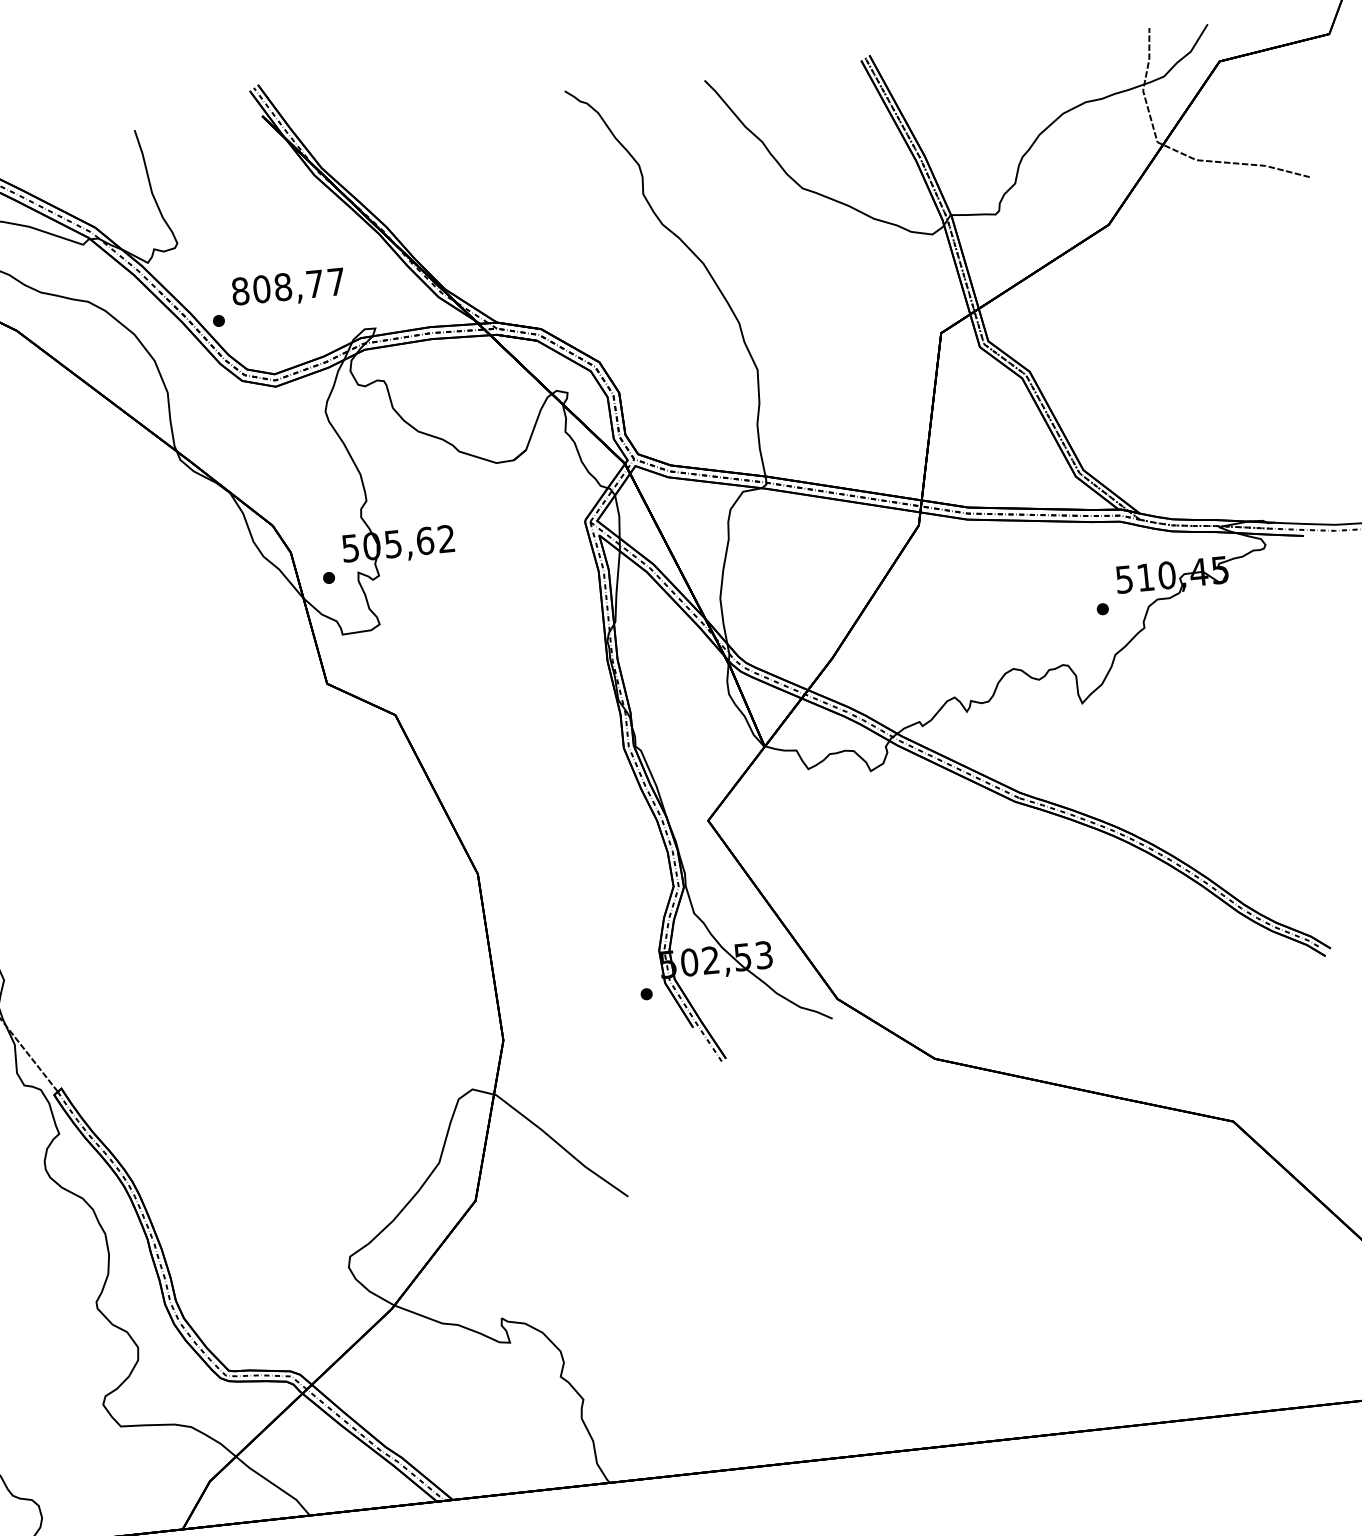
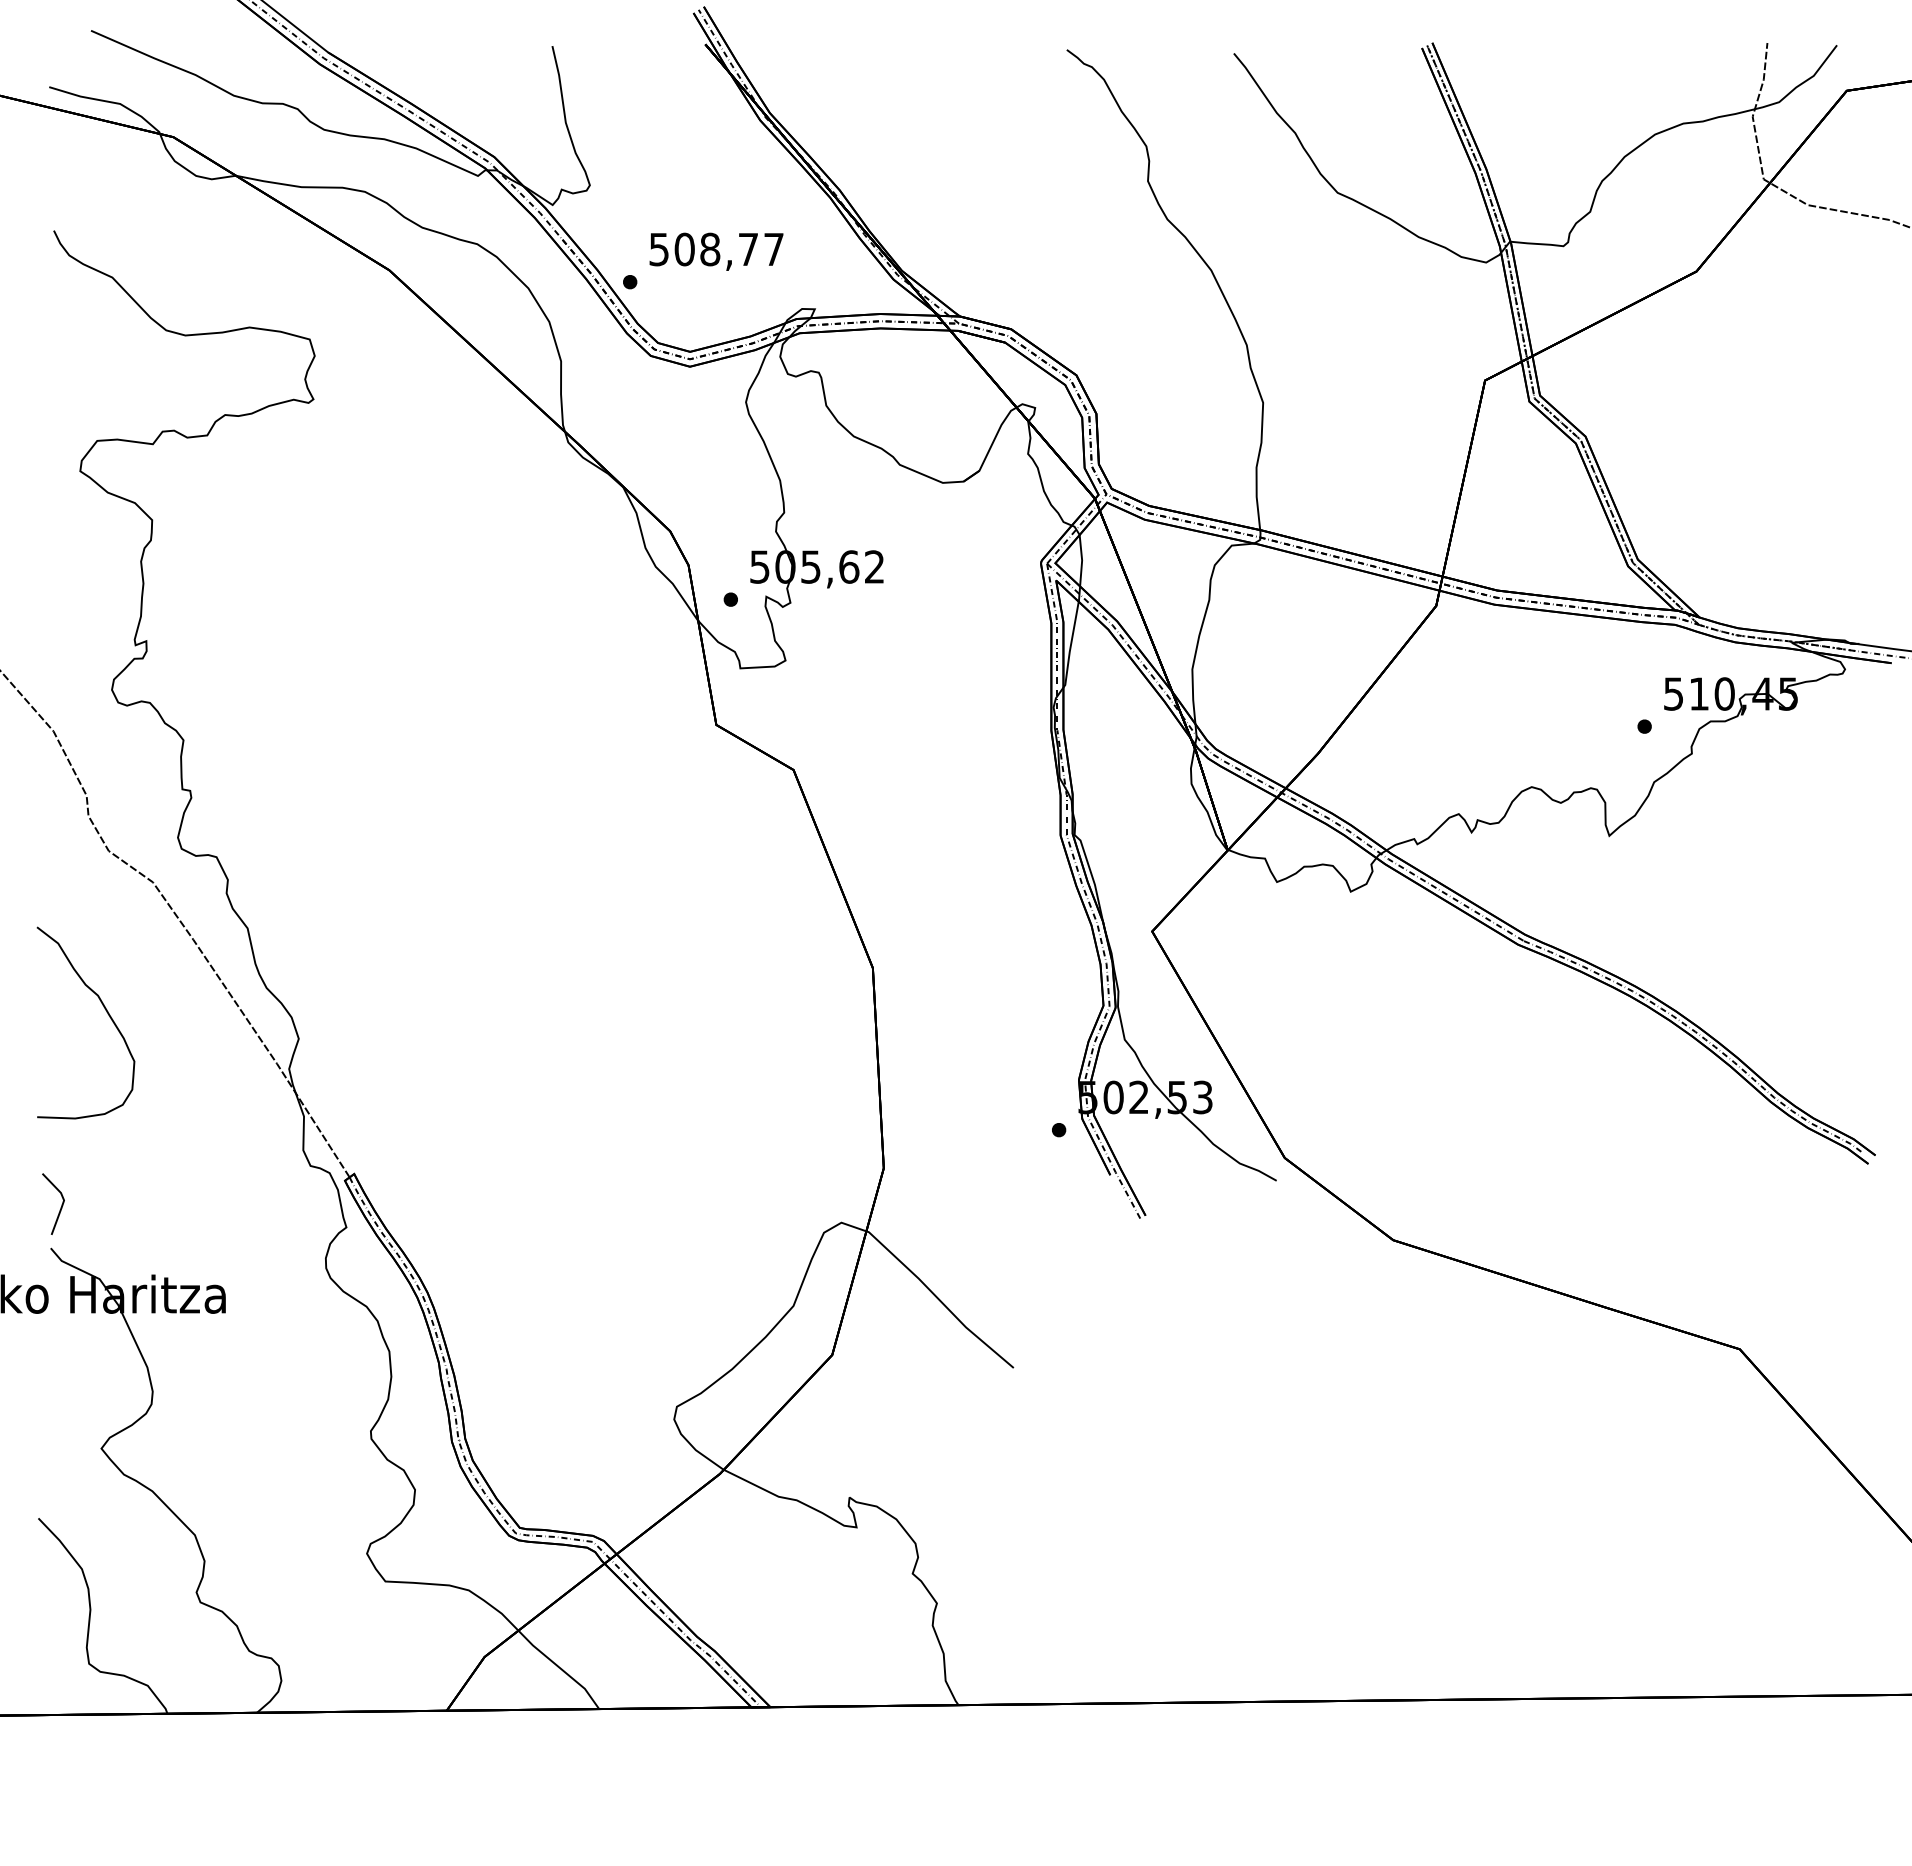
text: (240, 291) -> (659, 249), 808,77 -> 508,77

